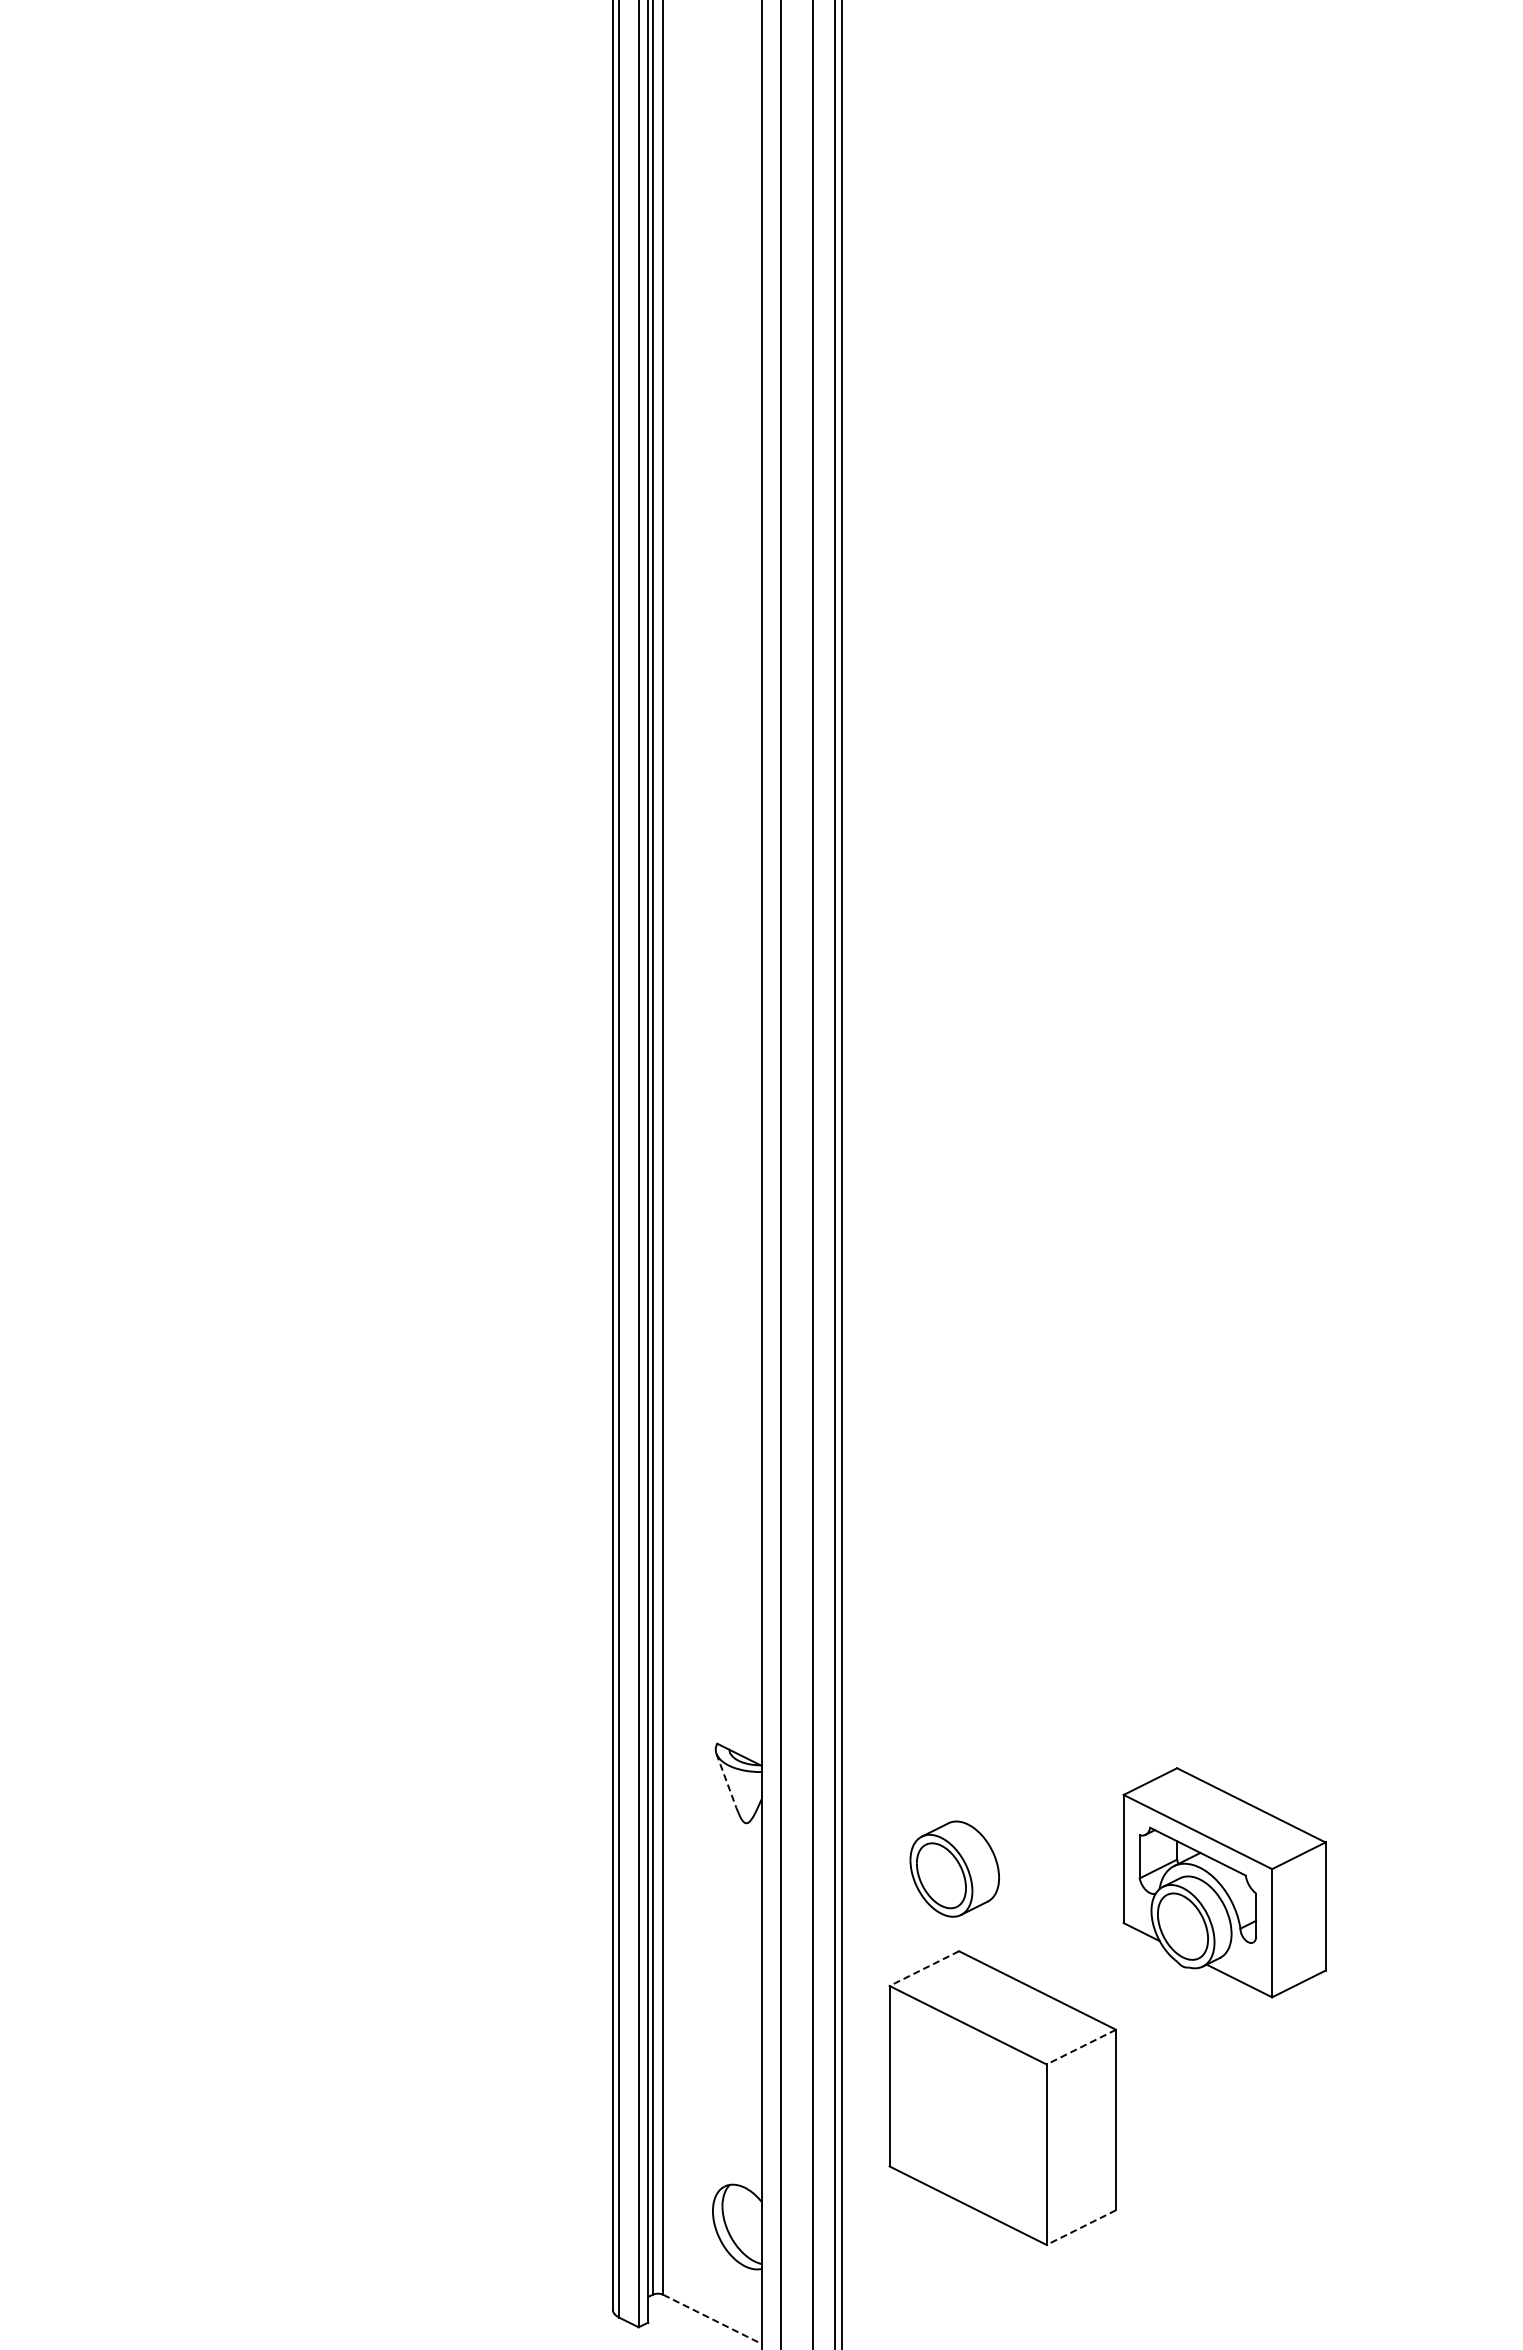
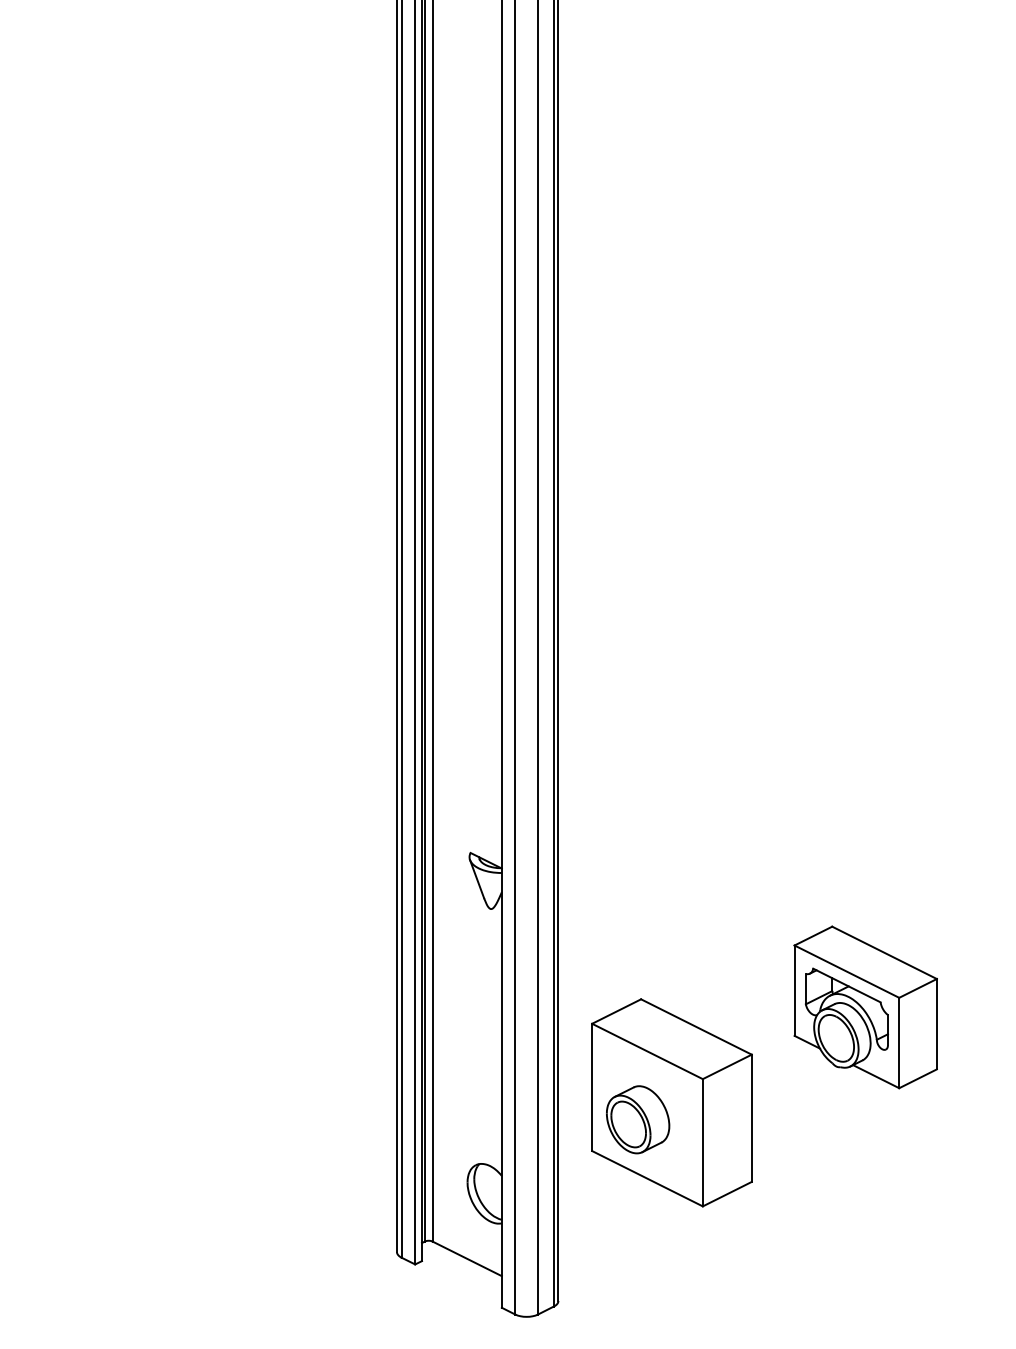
line: (726, 1780) -> (477, 878), dashed -> solid
part: (954, 1868) -> (637, 1119), moved
part: (1224, 1882) -> (865, 1007), moved
line: (924, 1968) -> (616, 1011), dashed -> solid
line: (1081, 2047) -> (727, 1067), dashed -> solid
line: (1081, 2227) -> (727, 1194), dashed -> solid
line: (712, 2319) -> (467, 1258), dashed -> solid

